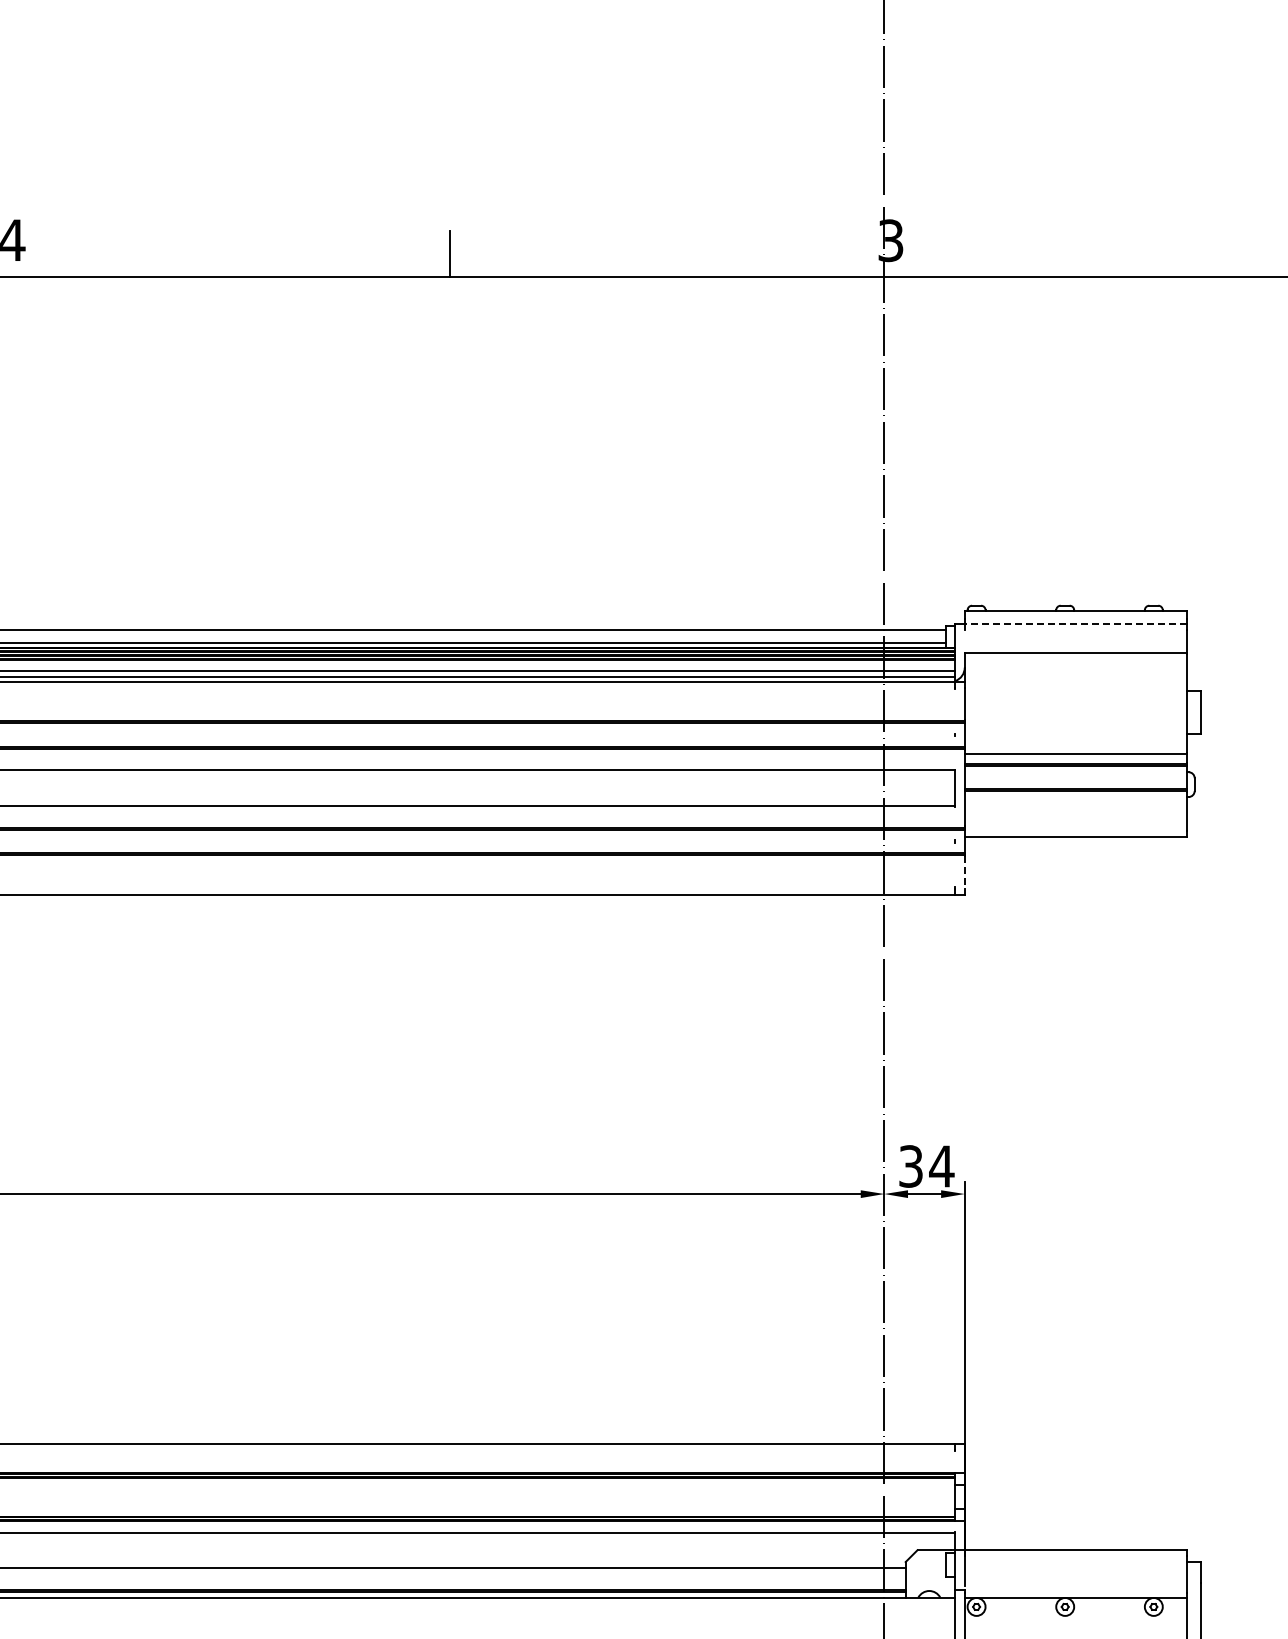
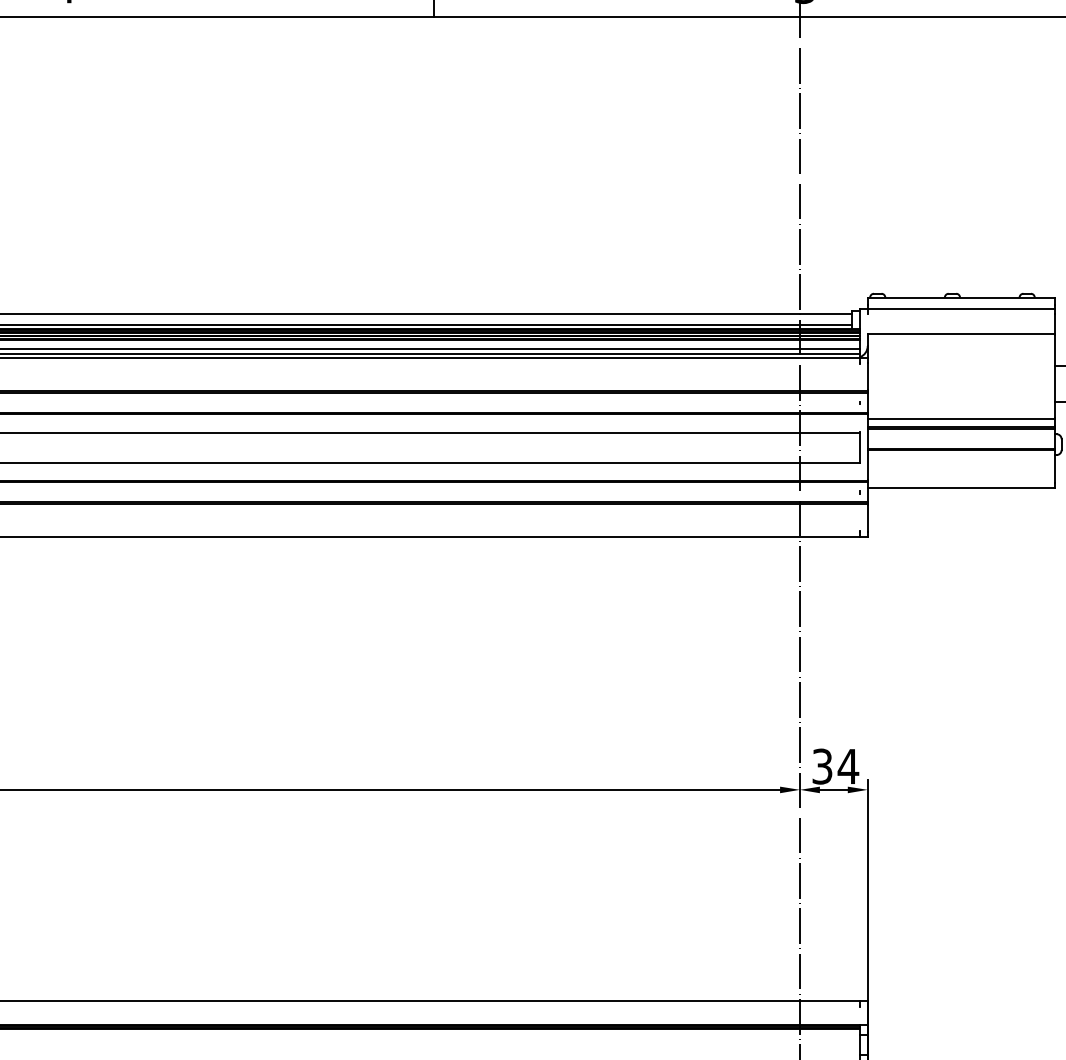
line: (1075, 623) -> (961, 308), dashed -> solid
line: (964, 872) -> (867, 518), dashed -> solid

